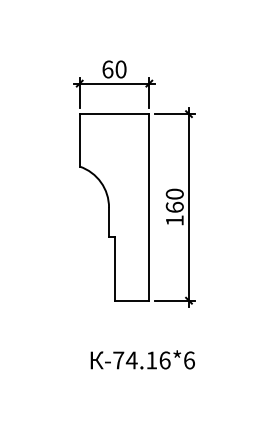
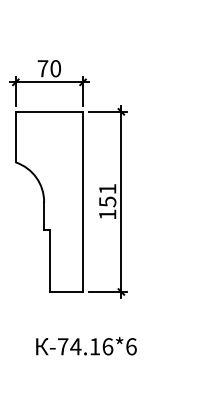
text: (107, 69) -> (42, 68), 60 -> 70
text: (174, 200) -> (107, 195), 160 -> 151
text: (142, 359) -> (86, 345), moved

